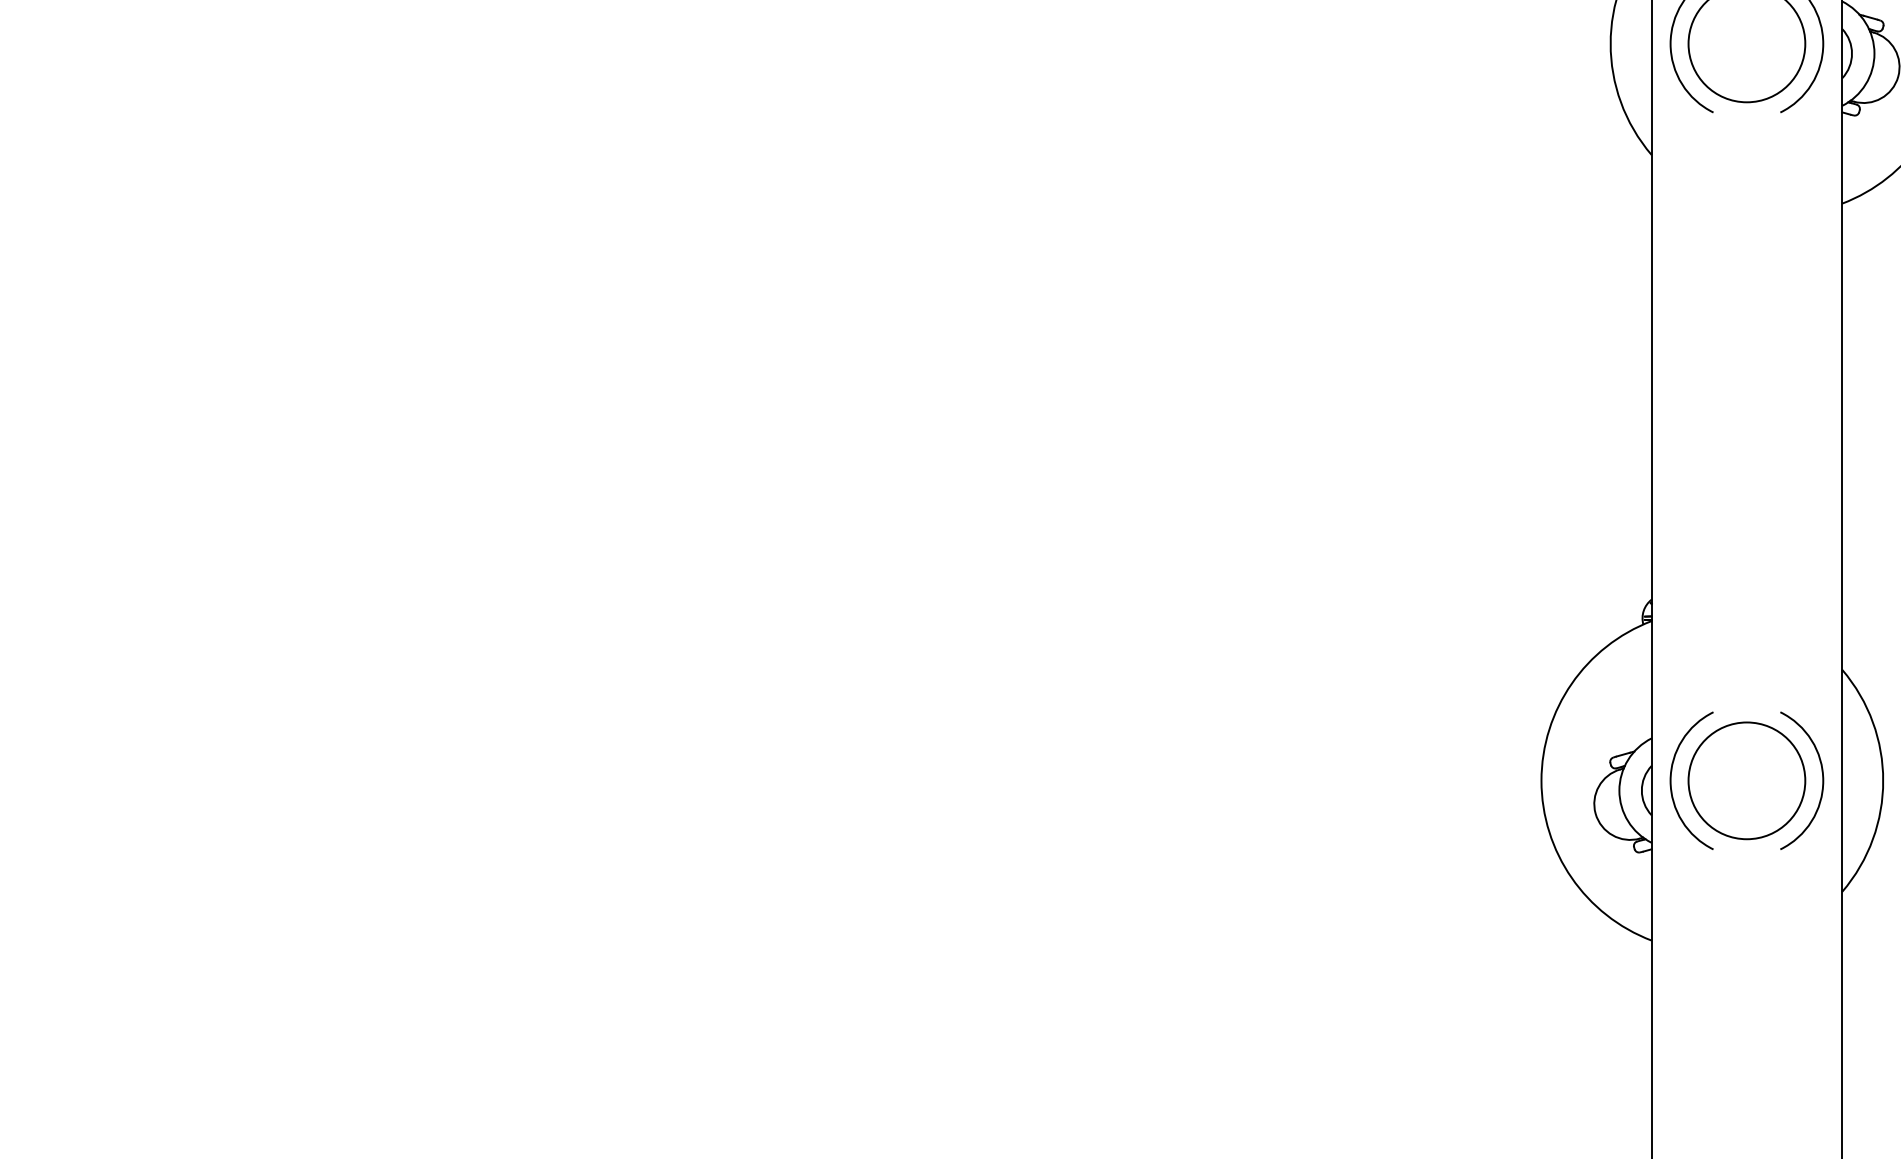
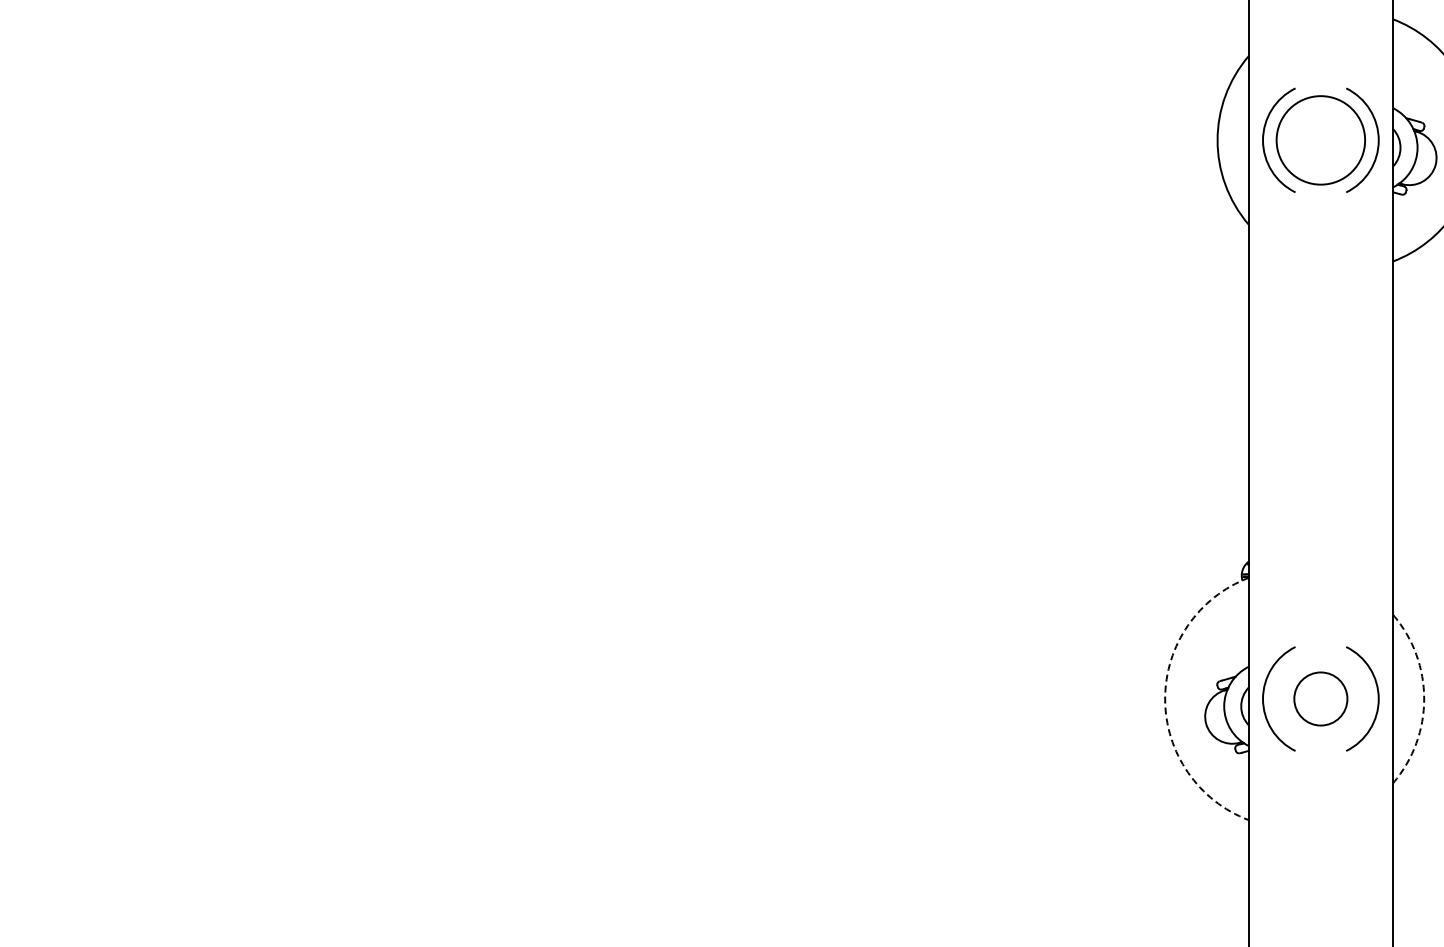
circle: (1746, 780) -> (1320, 698), size x0.6
arc: (1541, 781) -> (1165, 699), solid -> dashed
arc: (1883, 781) -> (1424, 699), solid -> dashed

